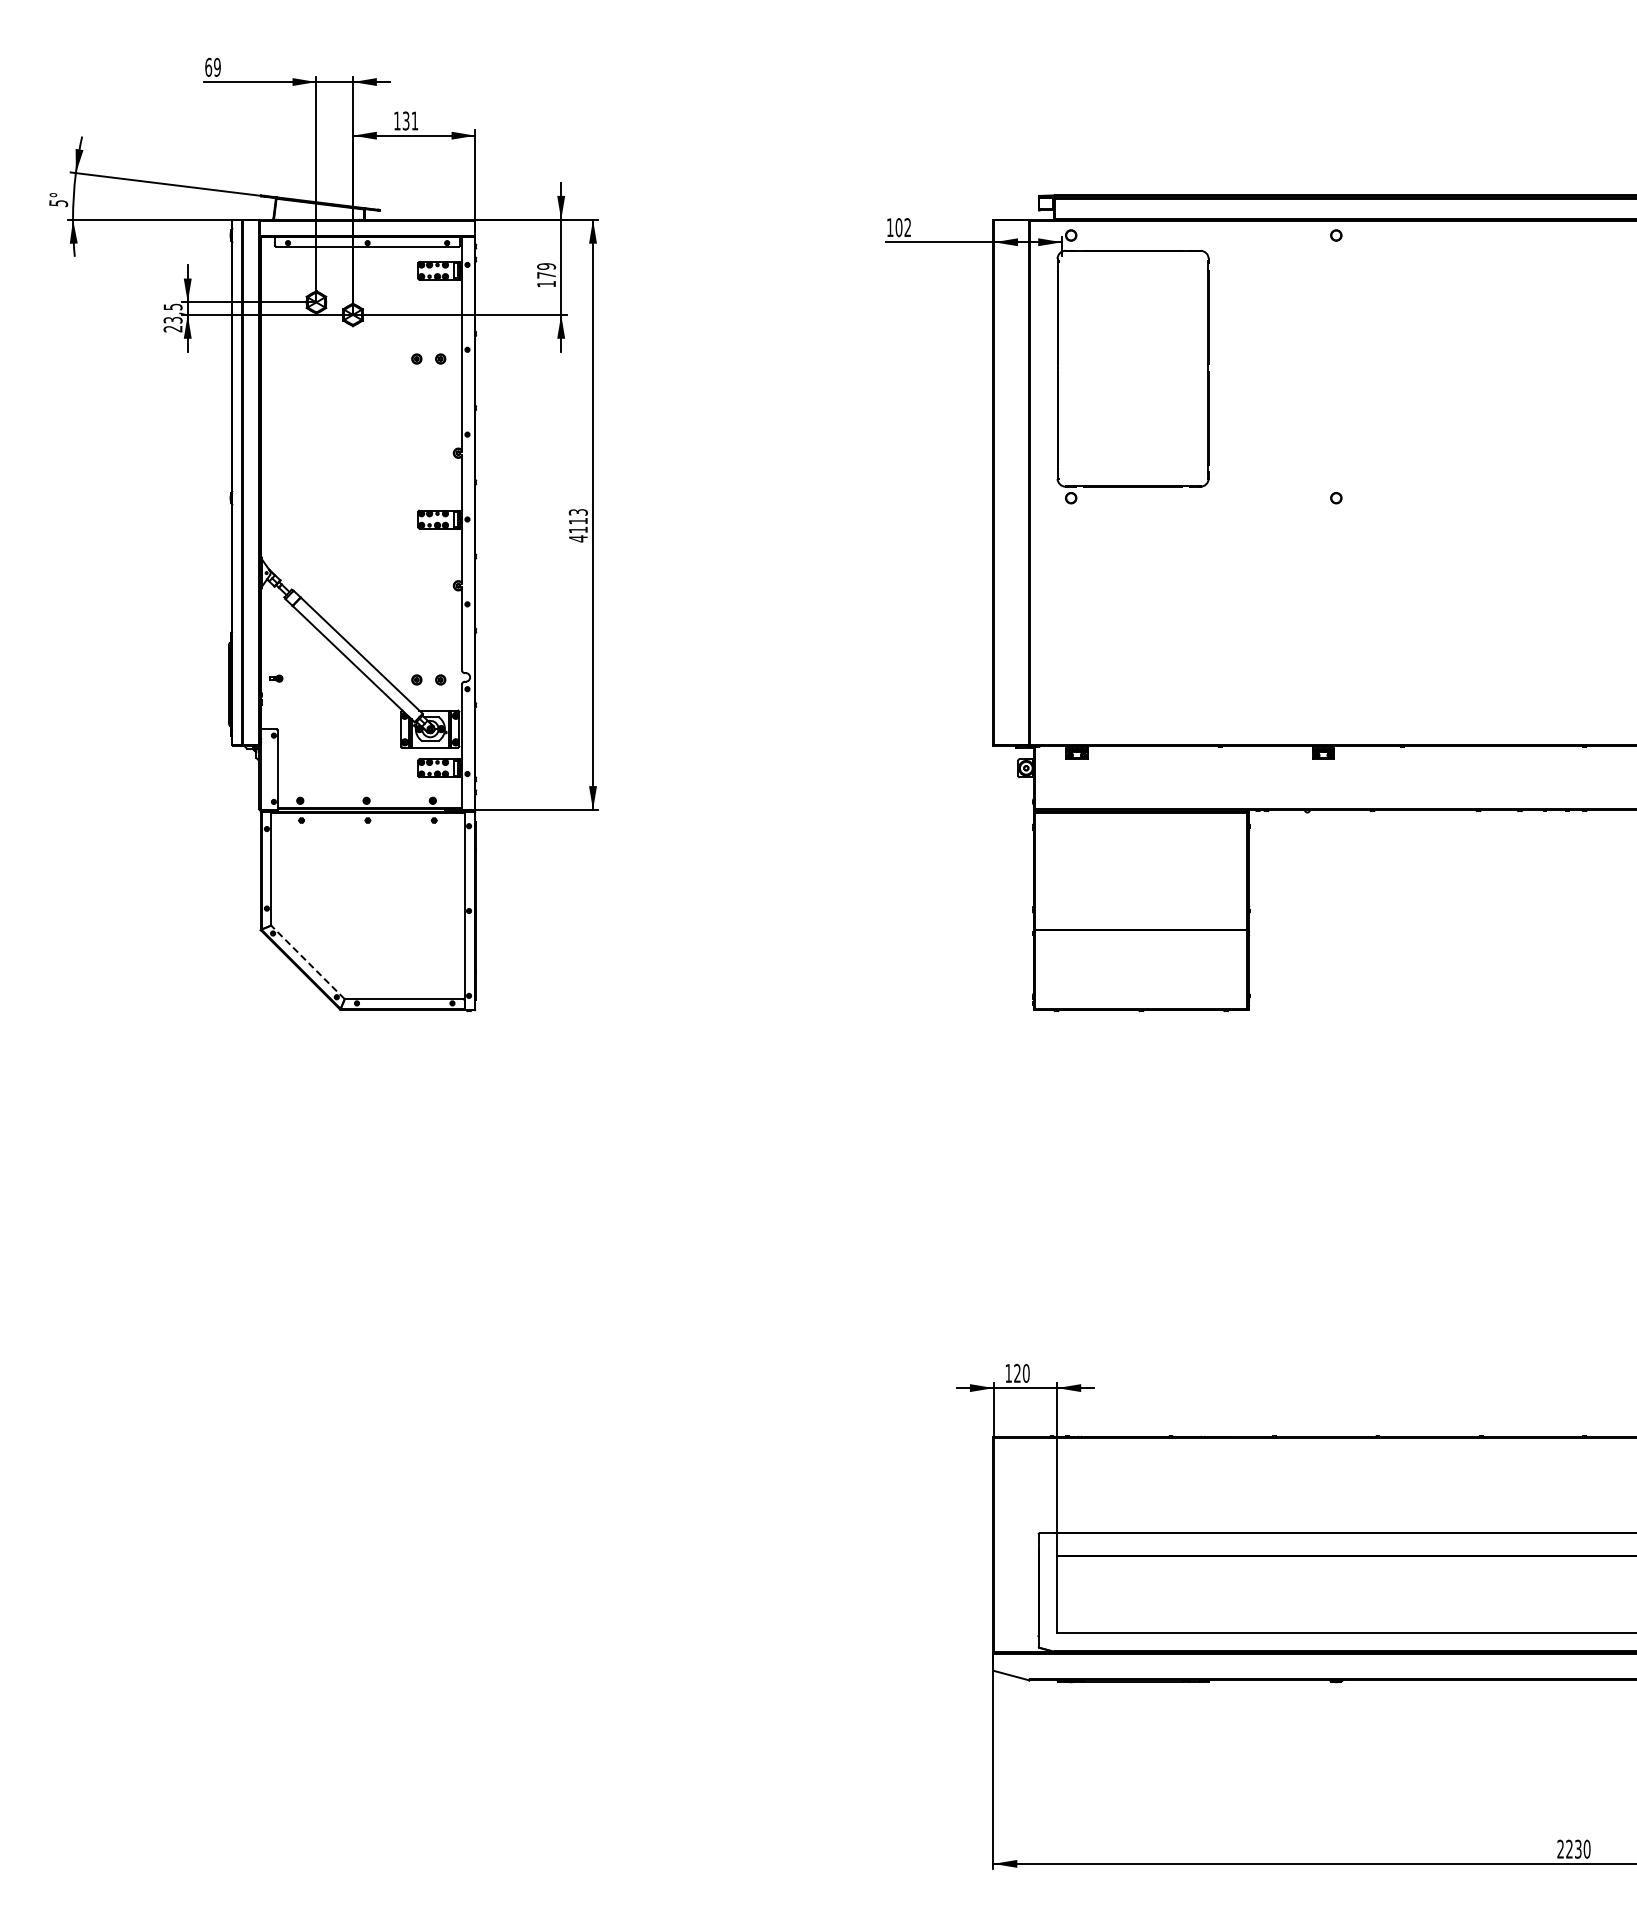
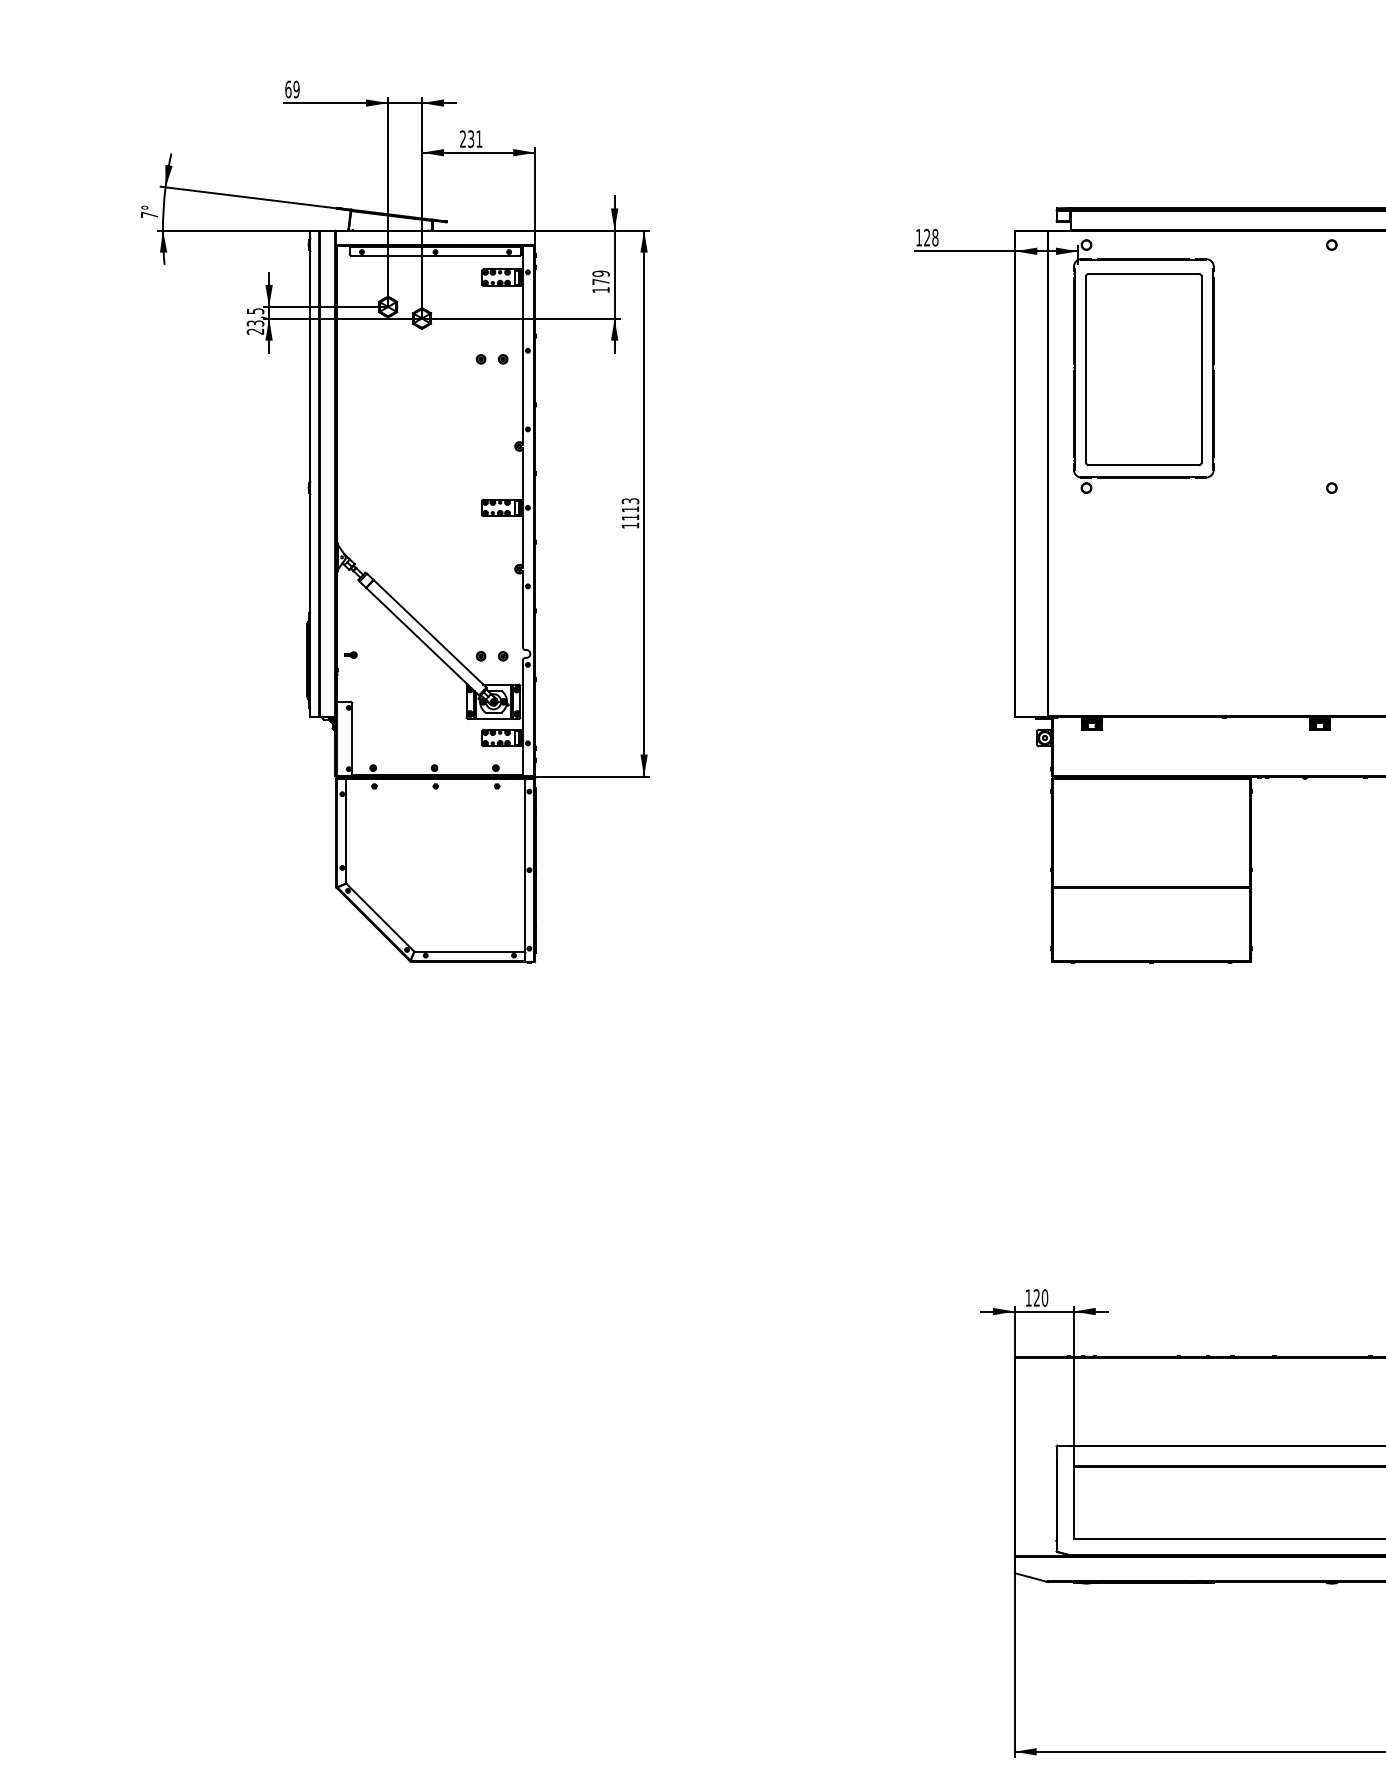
text: (397, 120) -> (463, 138), 131 -> 231
text: (58, 203) -> (149, 215), 5° -> 7°
text: (903, 227) -> (931, 237), 102 -> 128
part: (1133, 369) -> (1144, 369), added
text: (578, 538) -> (630, 525), 4113 -> 1113
line: (307, 962) -> (379, 917), dashed -> solid

